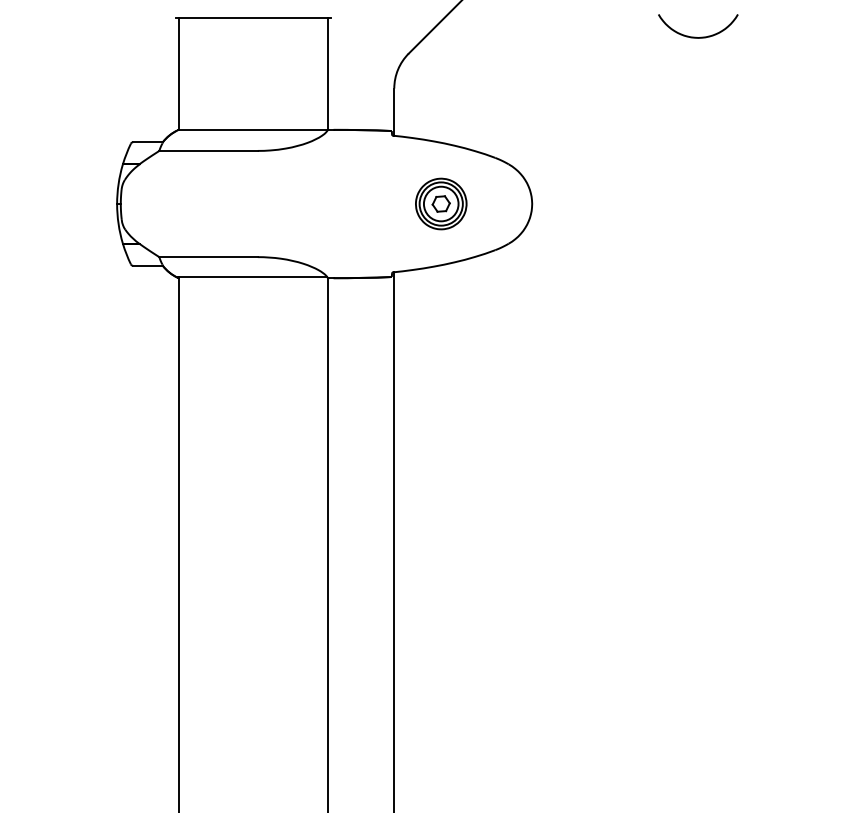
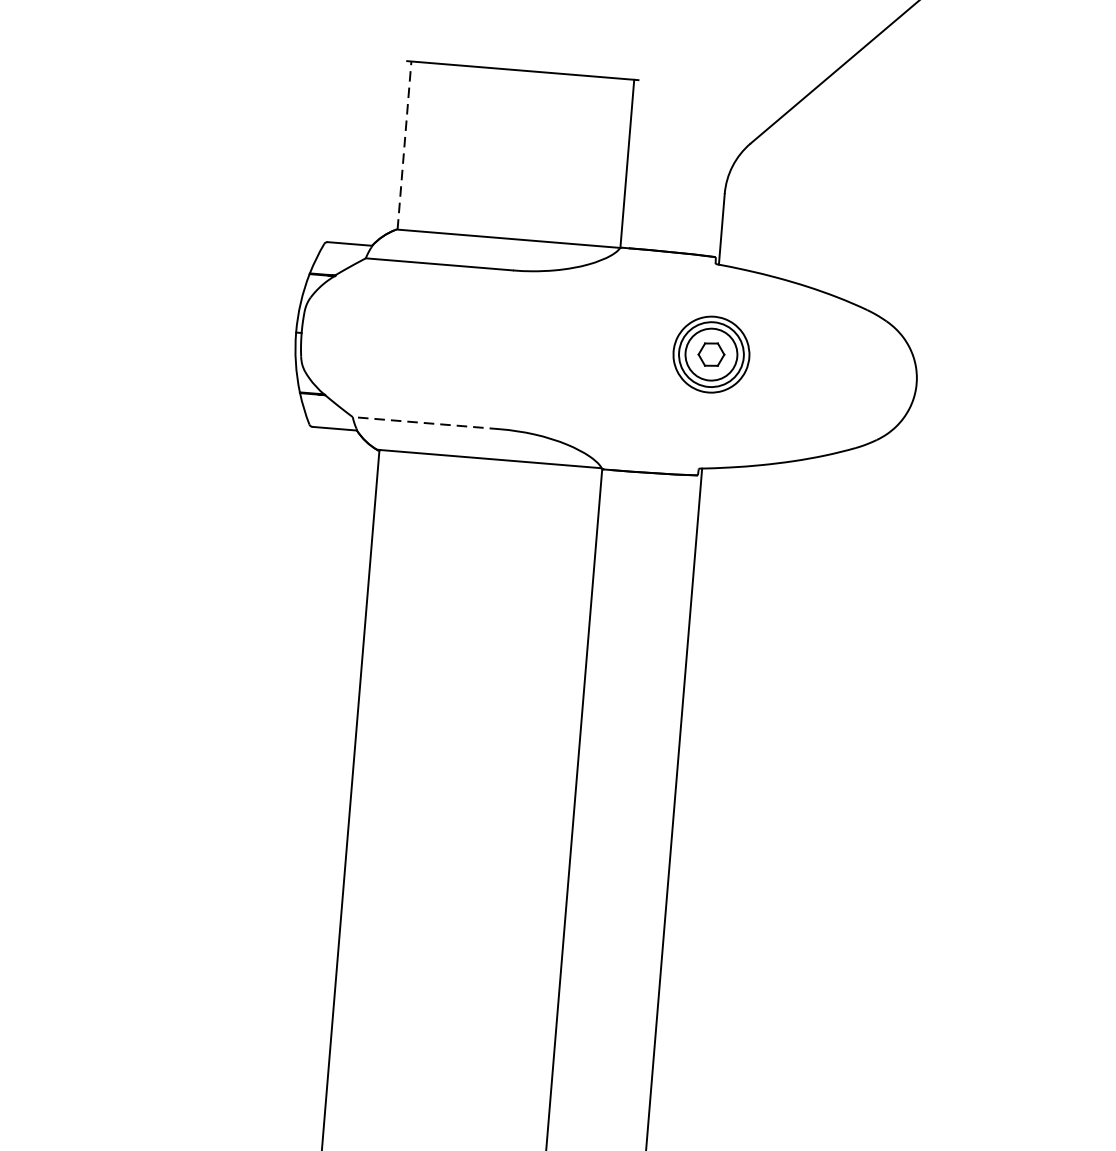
line: (178, 73) -> (403, 144), solid -> dashed
part: (441, 203) -> (711, 353), moved
line: (208, 257) -> (426, 423), solid -> dashed

